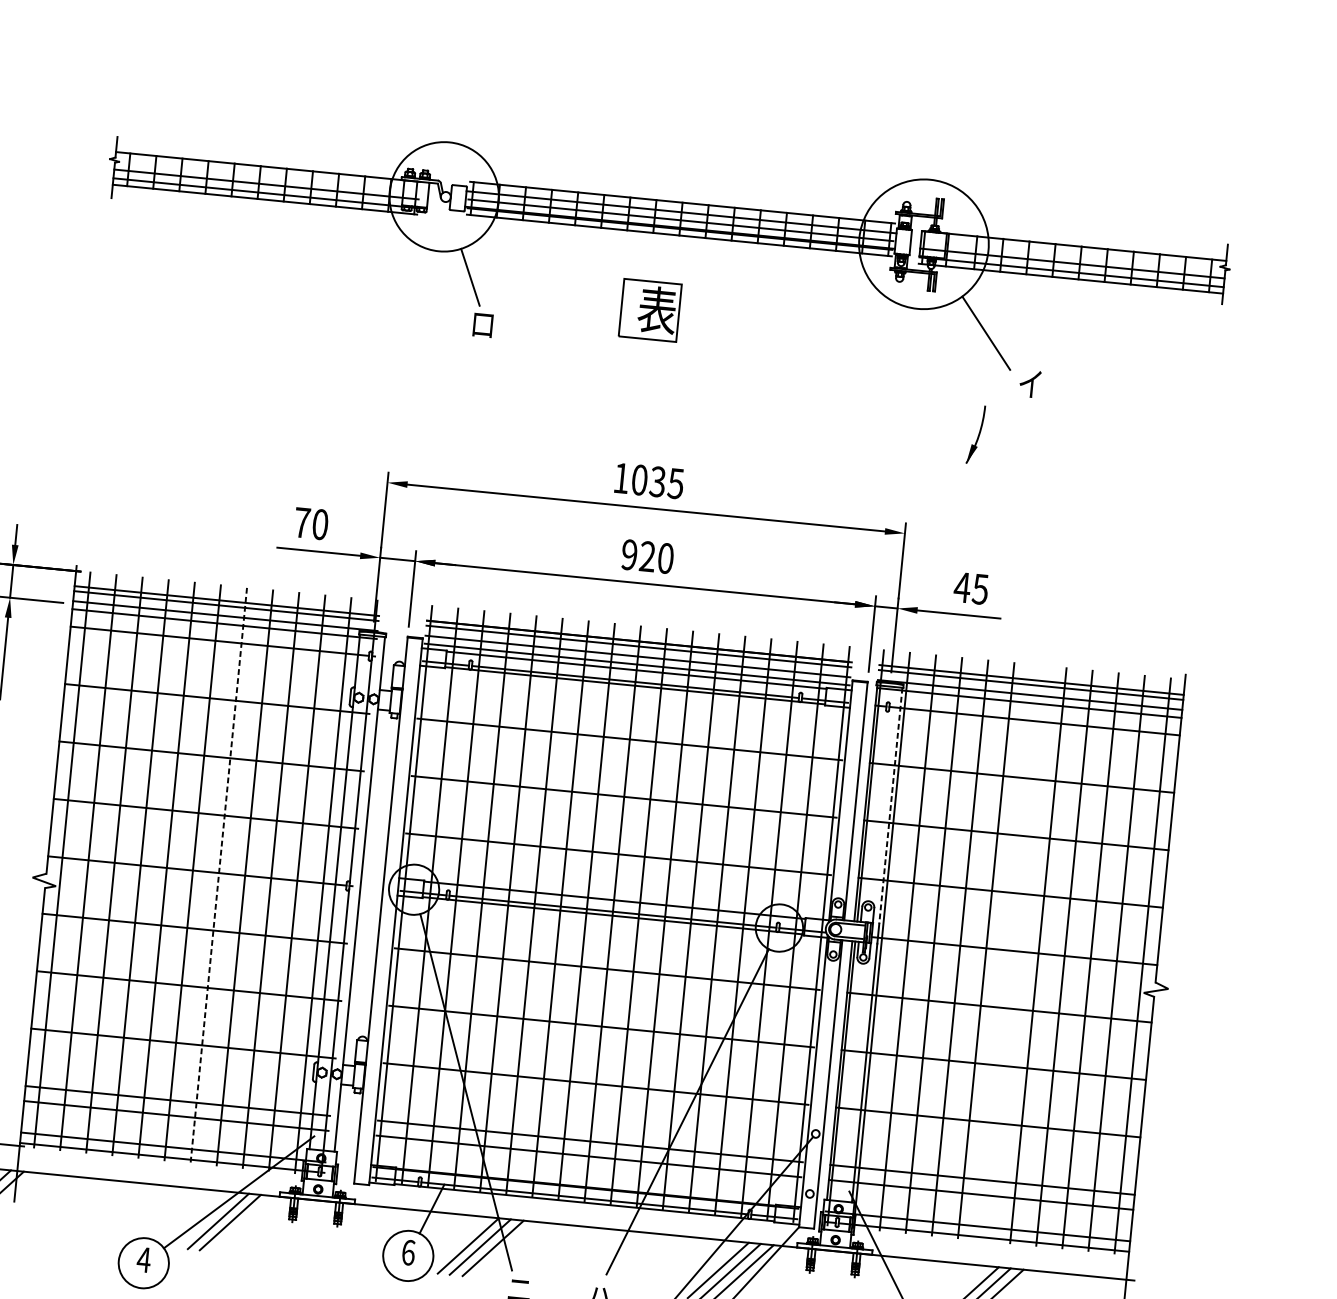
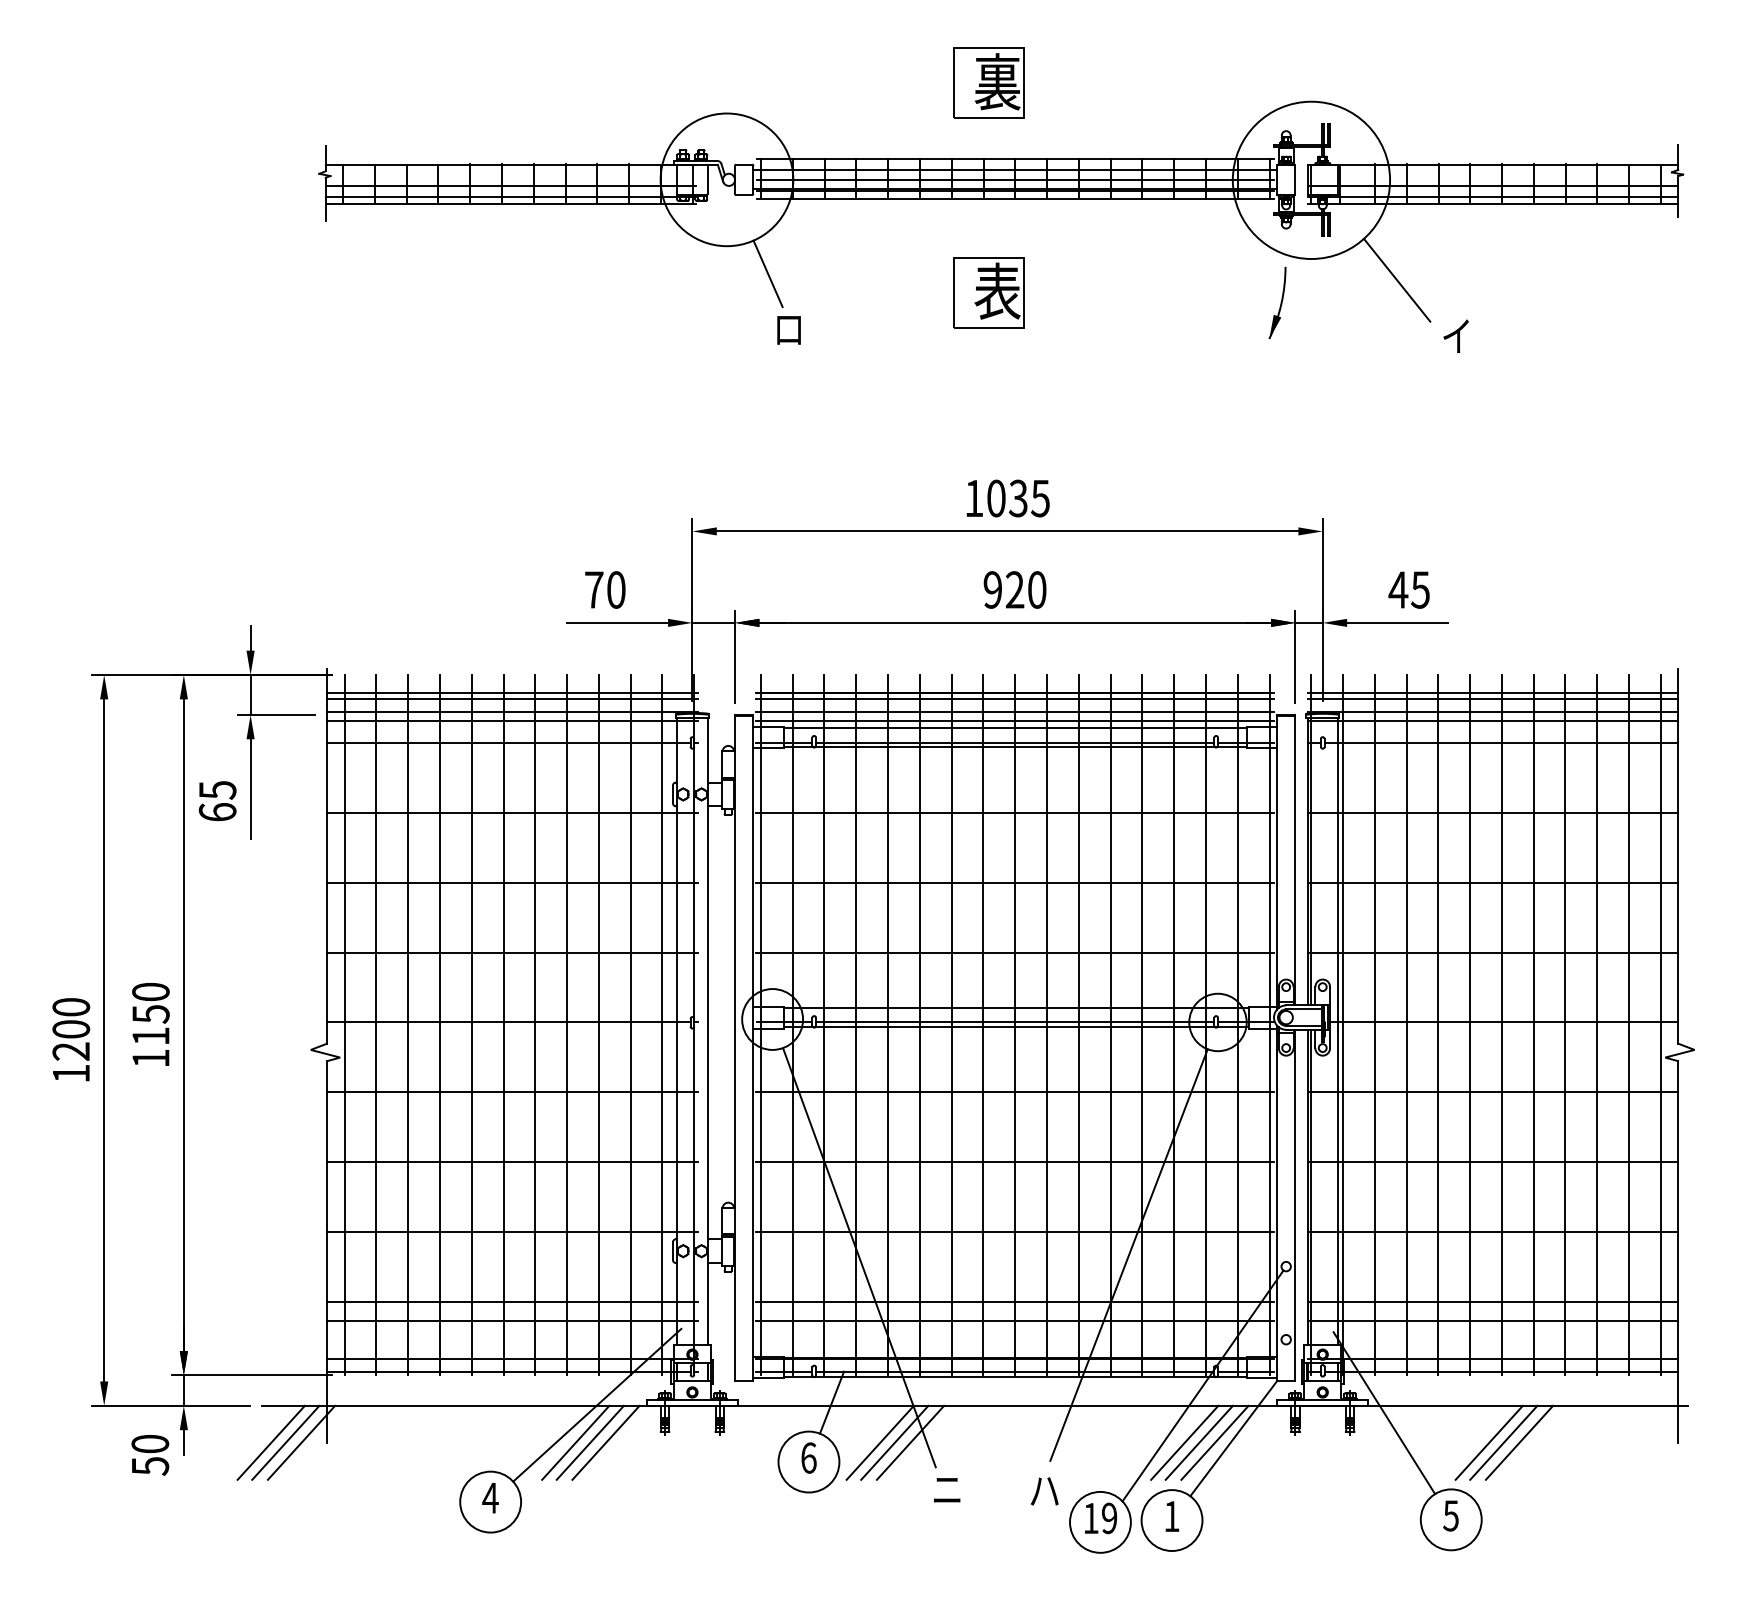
part: (666, 137) -> (988, 82), added
part: (975, 434) -> (1277, 302), moved
line: (890, 805) -> (1337, 861), dashed -> solid
line: (218, 875) -> (535, 1025), dashed -> solid
line: (1011, 953) -> (1501, 1025), added
line: (242, 1223) -> (605, 1442), added

